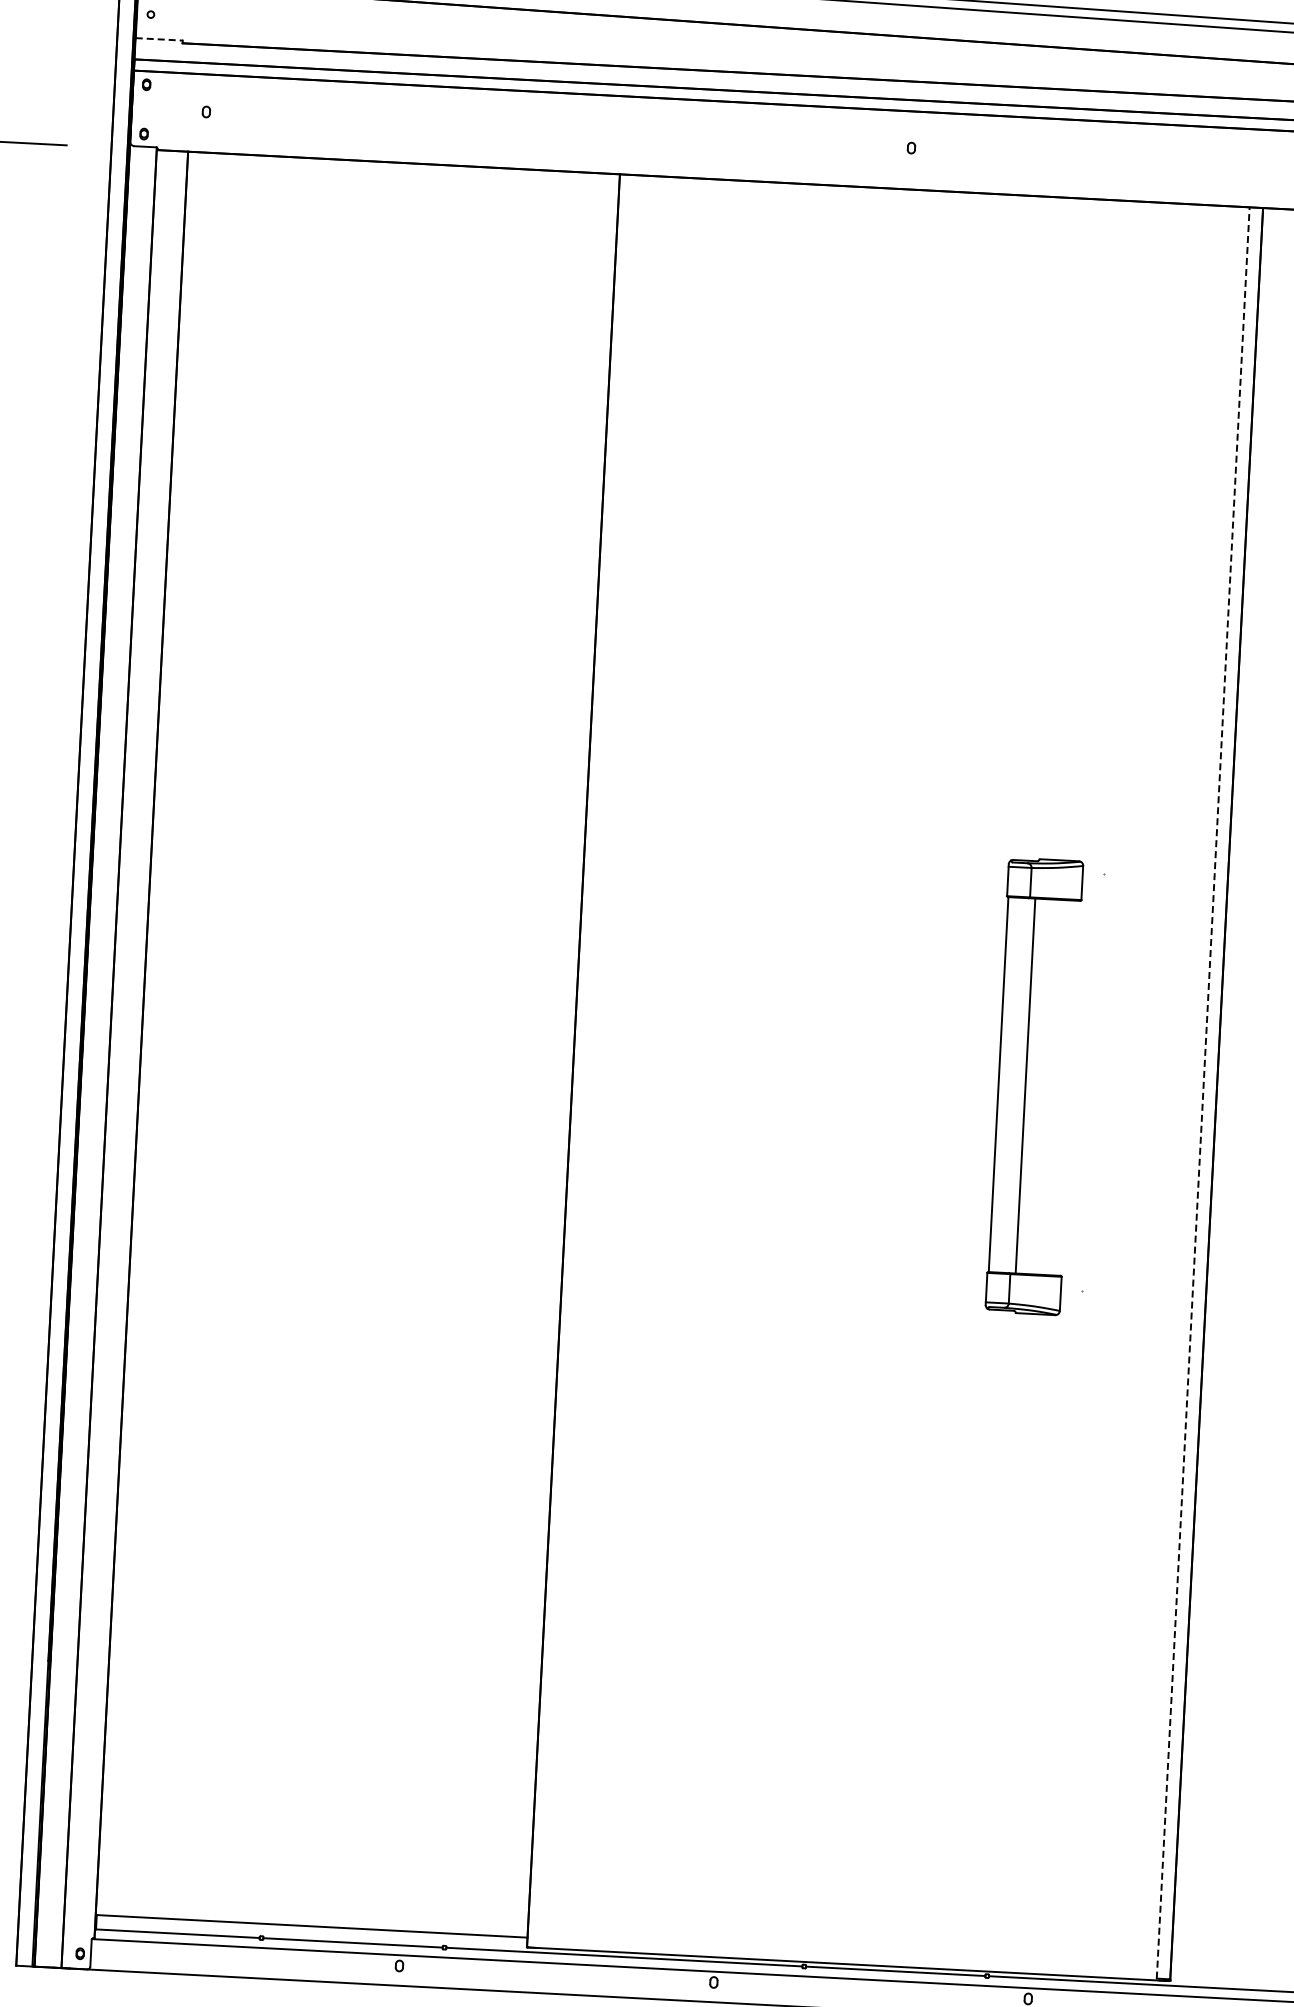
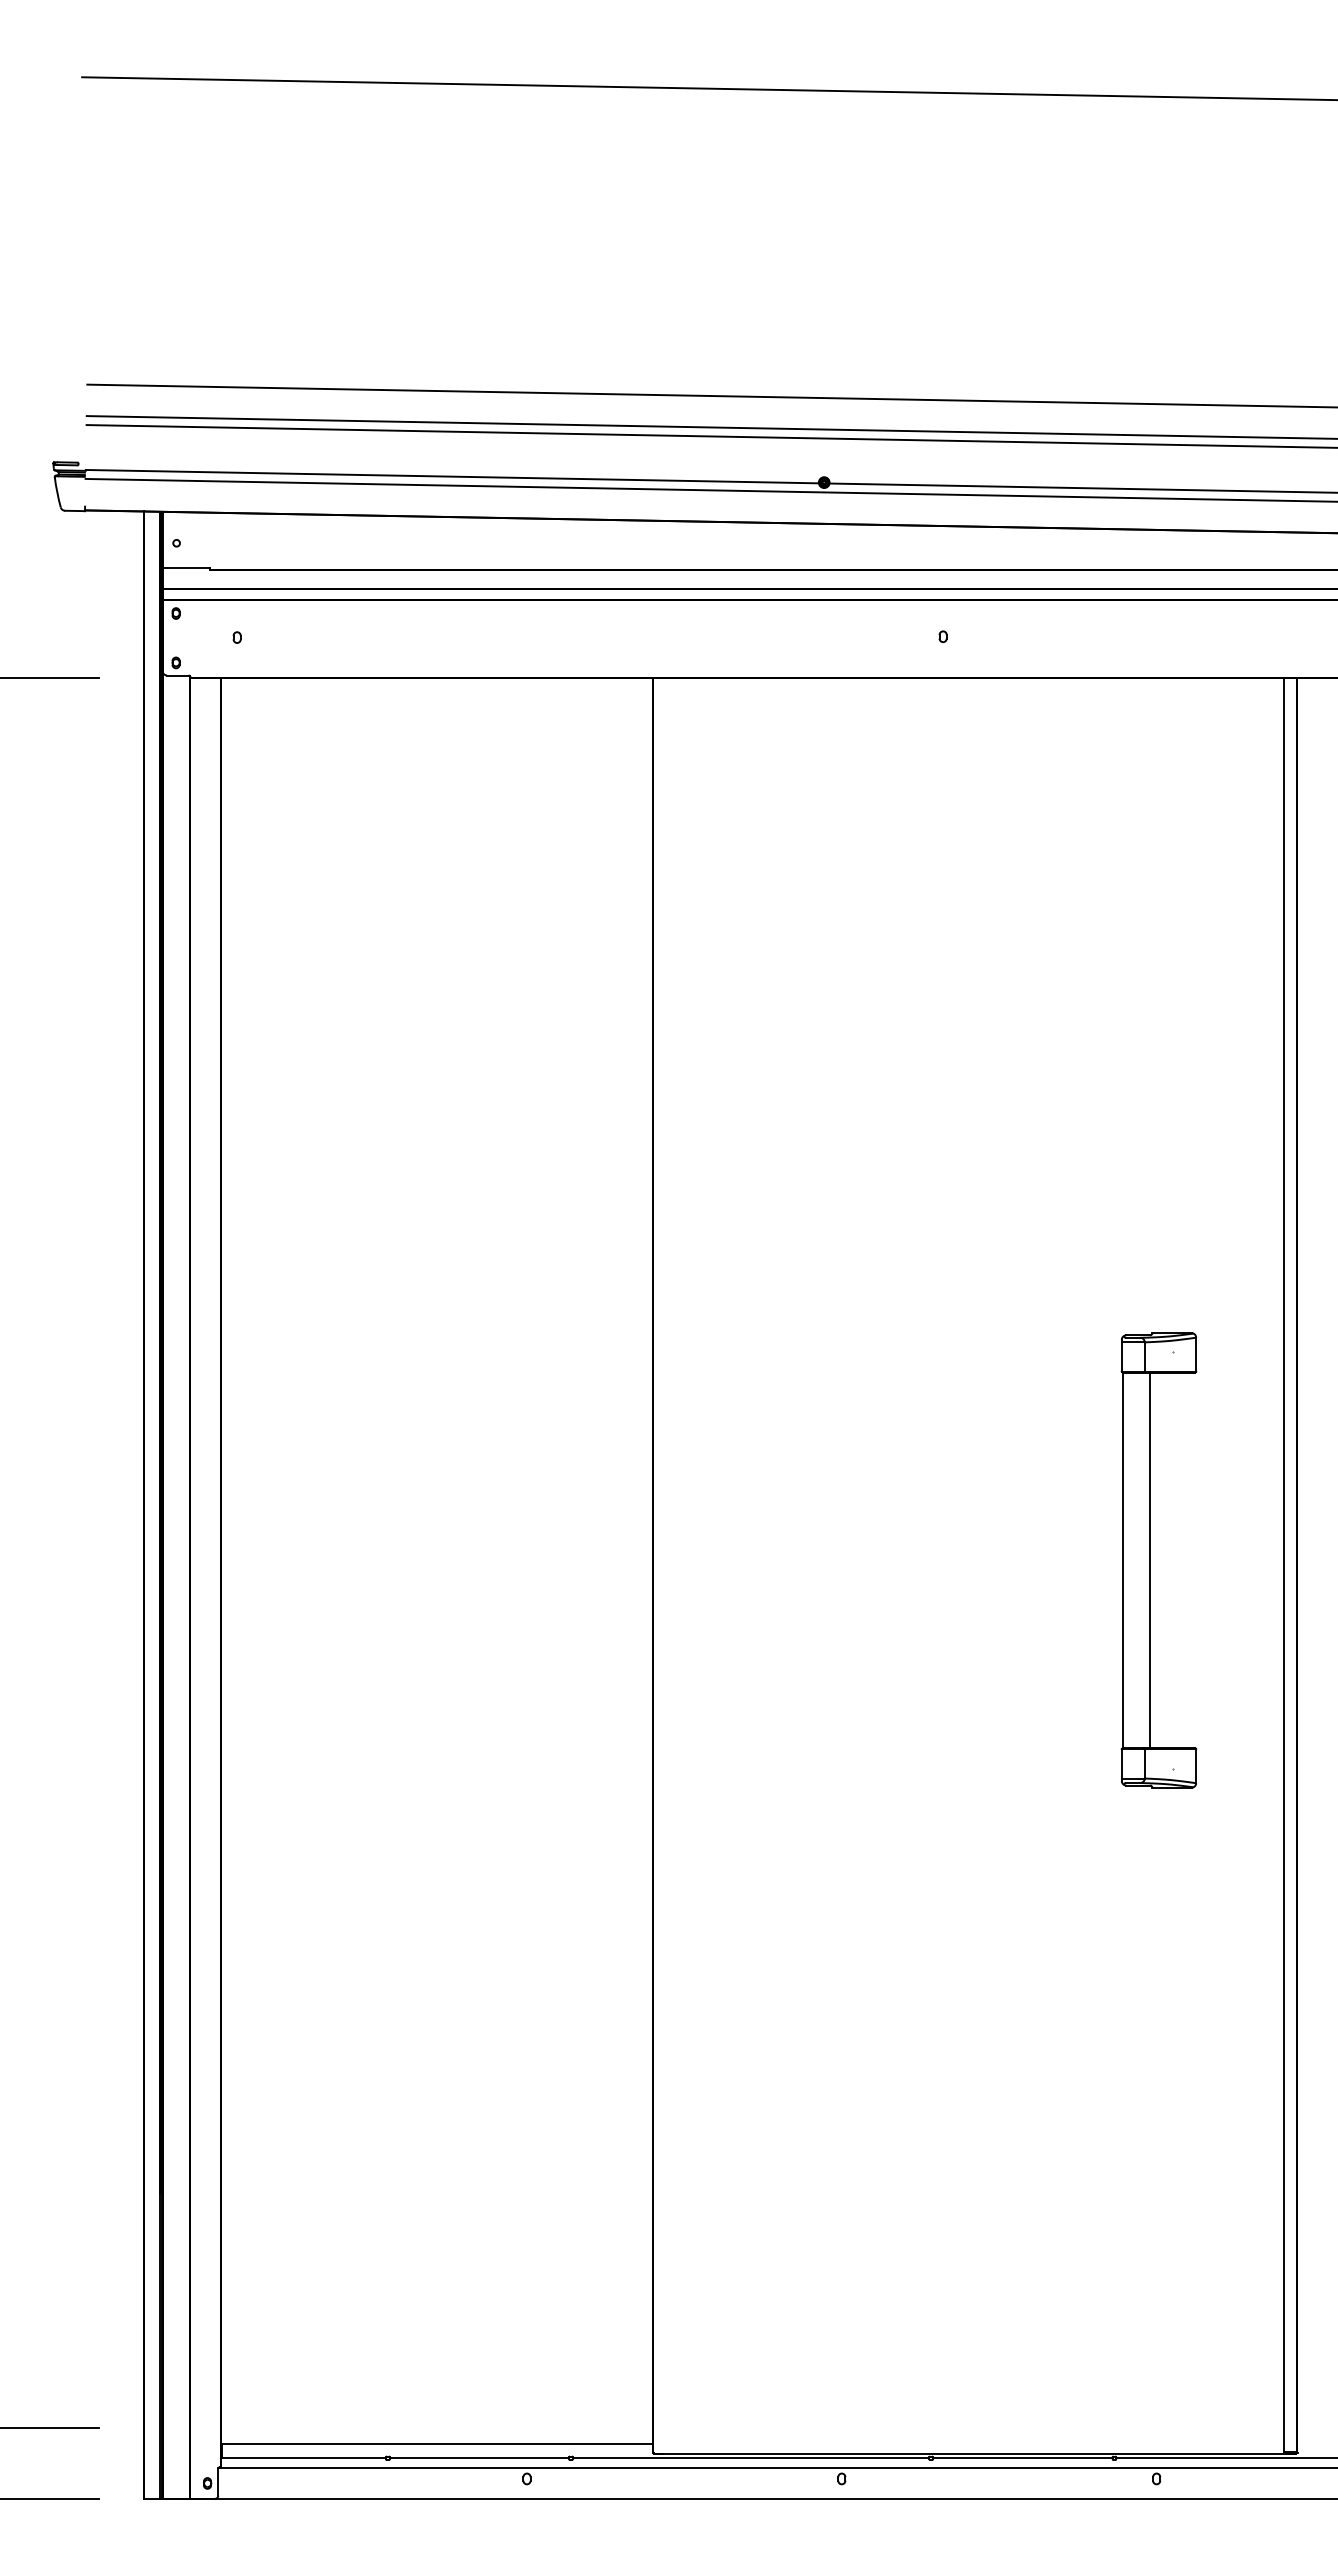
line: (159, 39) -> (186, 567), dashed -> solid
part: (1025, 1086) -> (1150, 1560), moved
line: (1202, 1093) -> (1283, 1565), dashed -> solid

